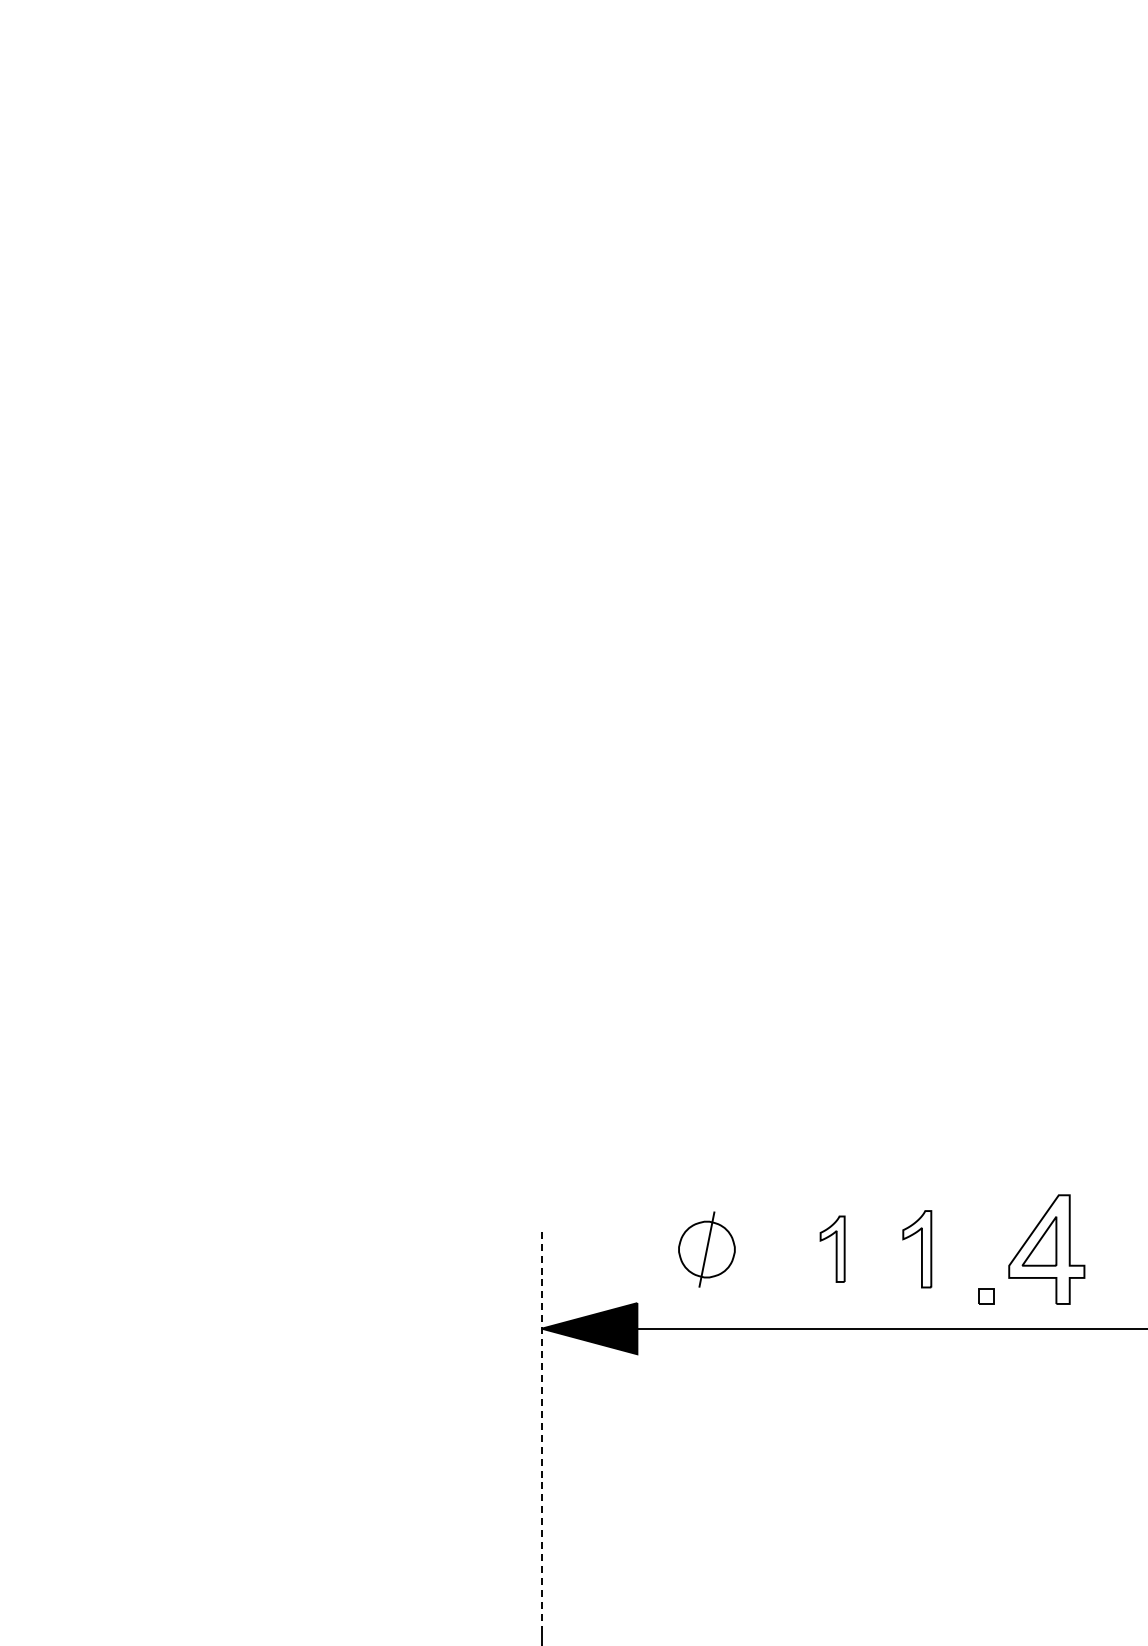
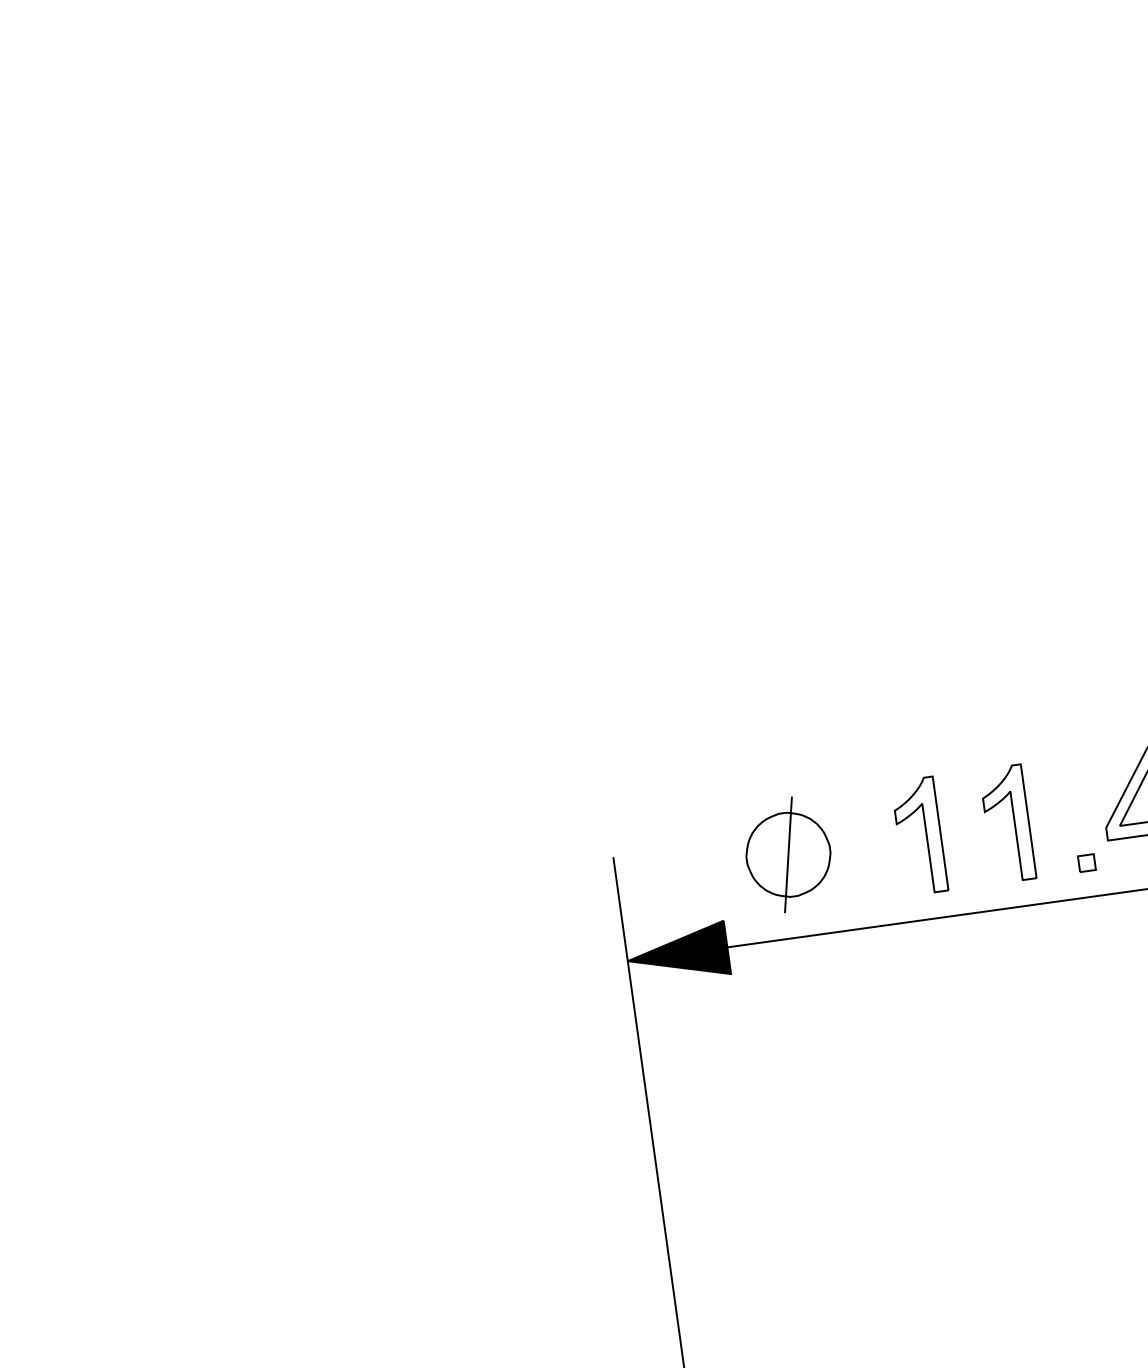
part: (832, 1248) -> (919, 835), size x1.67
part: (917, 1248) -> (1008, 823), size x1.43
part: (706, 1249) -> (788, 854), size x1.43
line: (541, 1430) -> (642, 1067), dashed -> solid

